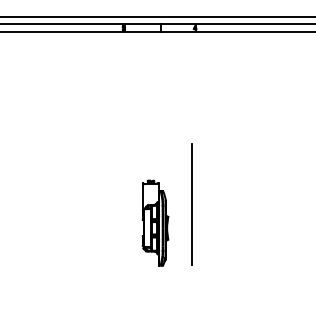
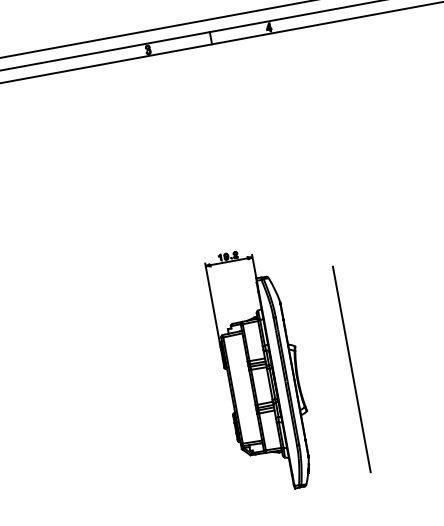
line: (191, 204) -> (351, 368), moved
part: (155, 222) -> (262, 369), size x1.67

